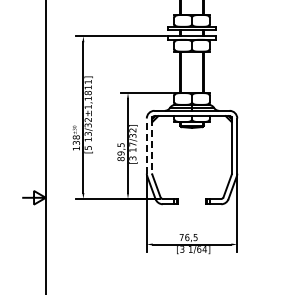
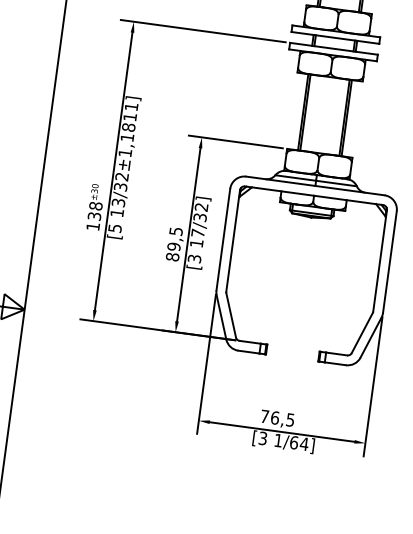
line: (146, 146) -> (222, 240), dashed -> solid
line: (152, 146) -> (233, 241), dashed -> solid

